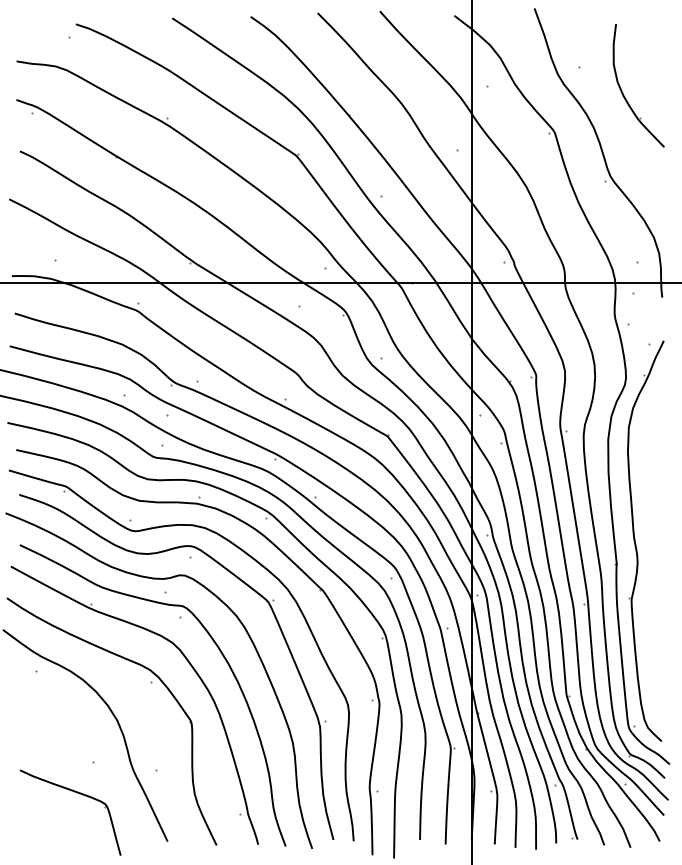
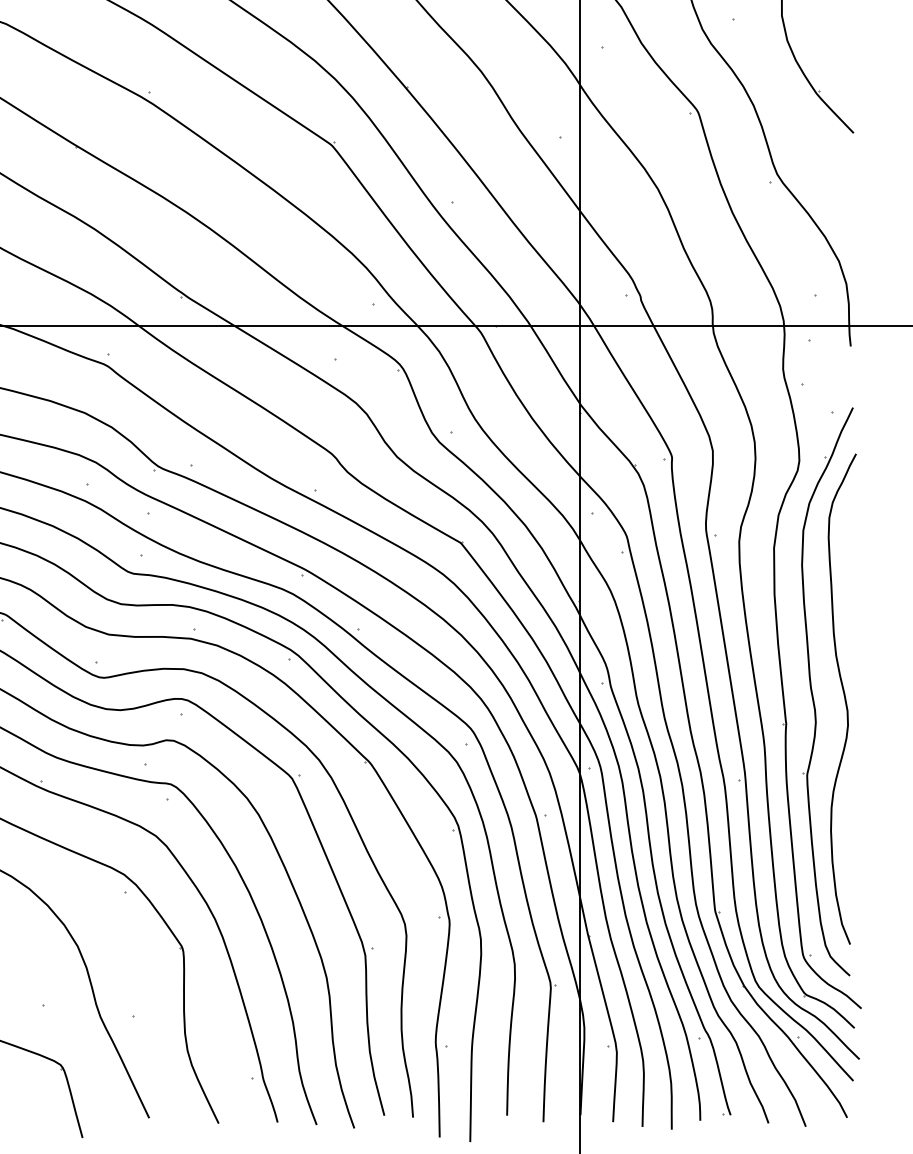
curve: (657, 546) -> (843, 699), added

